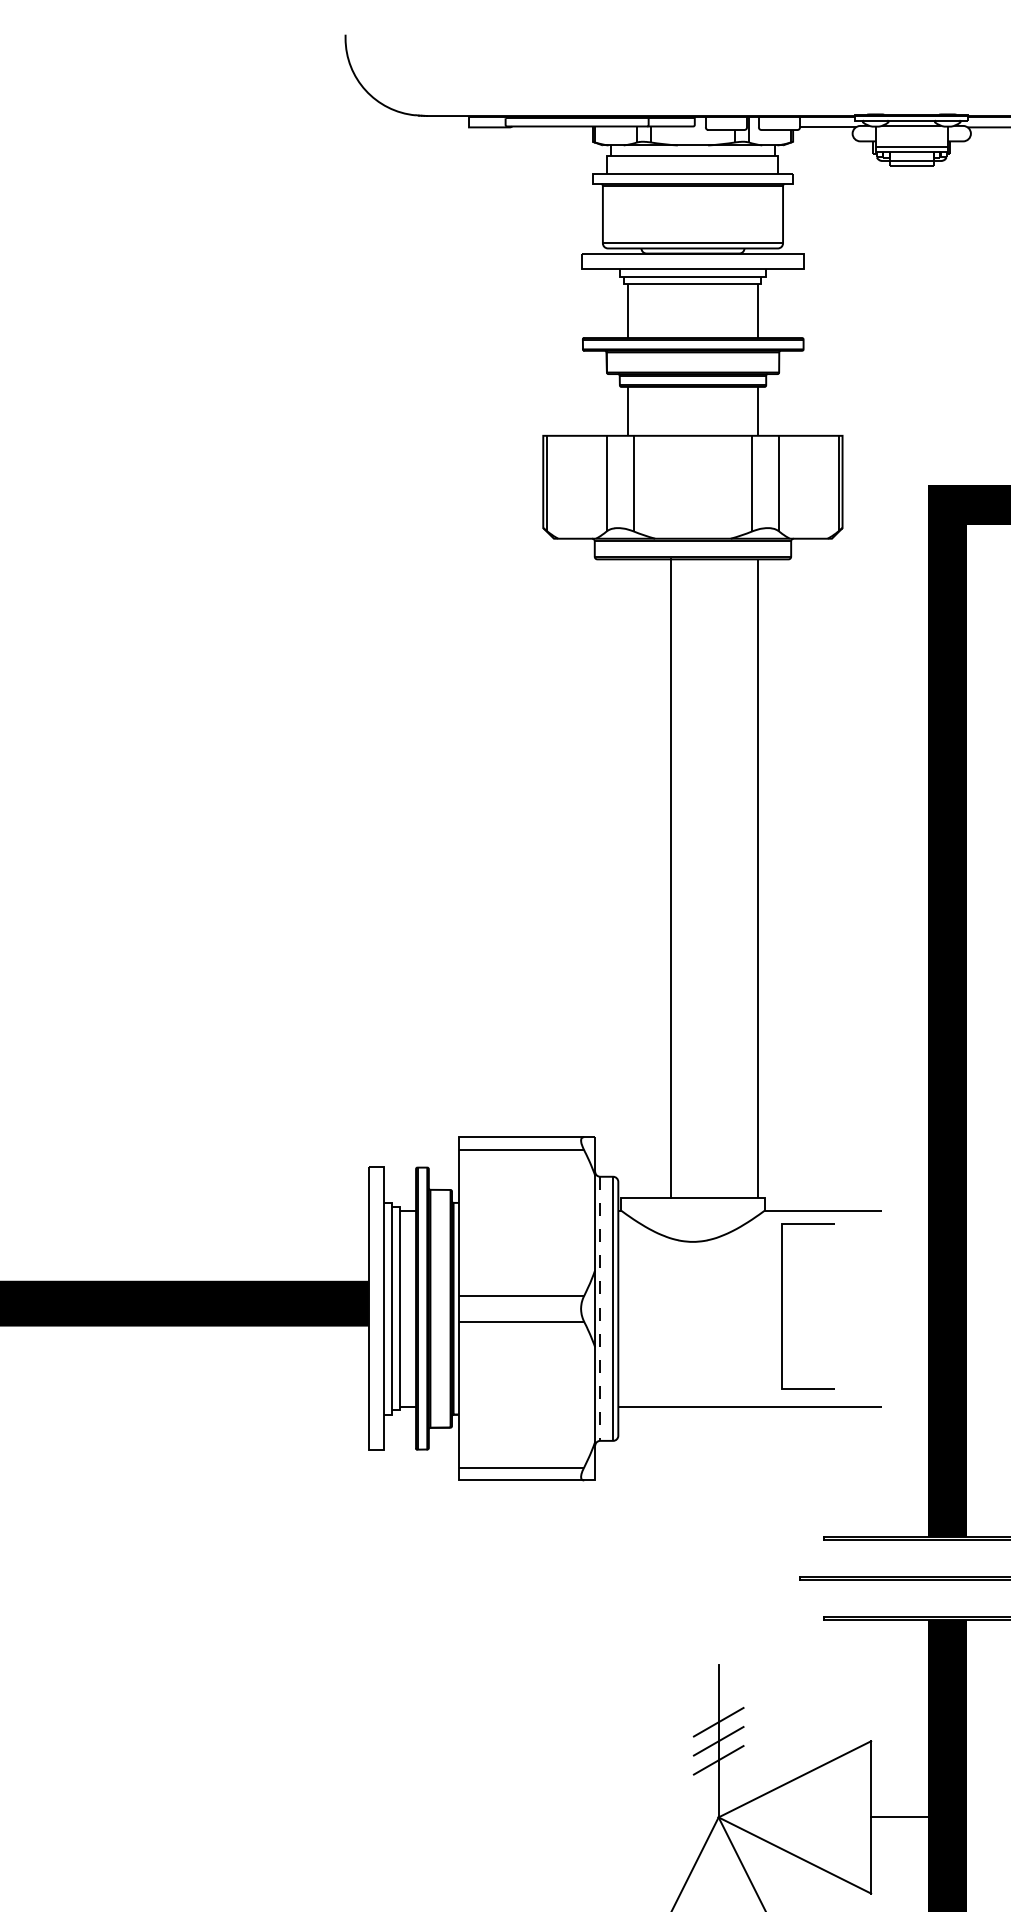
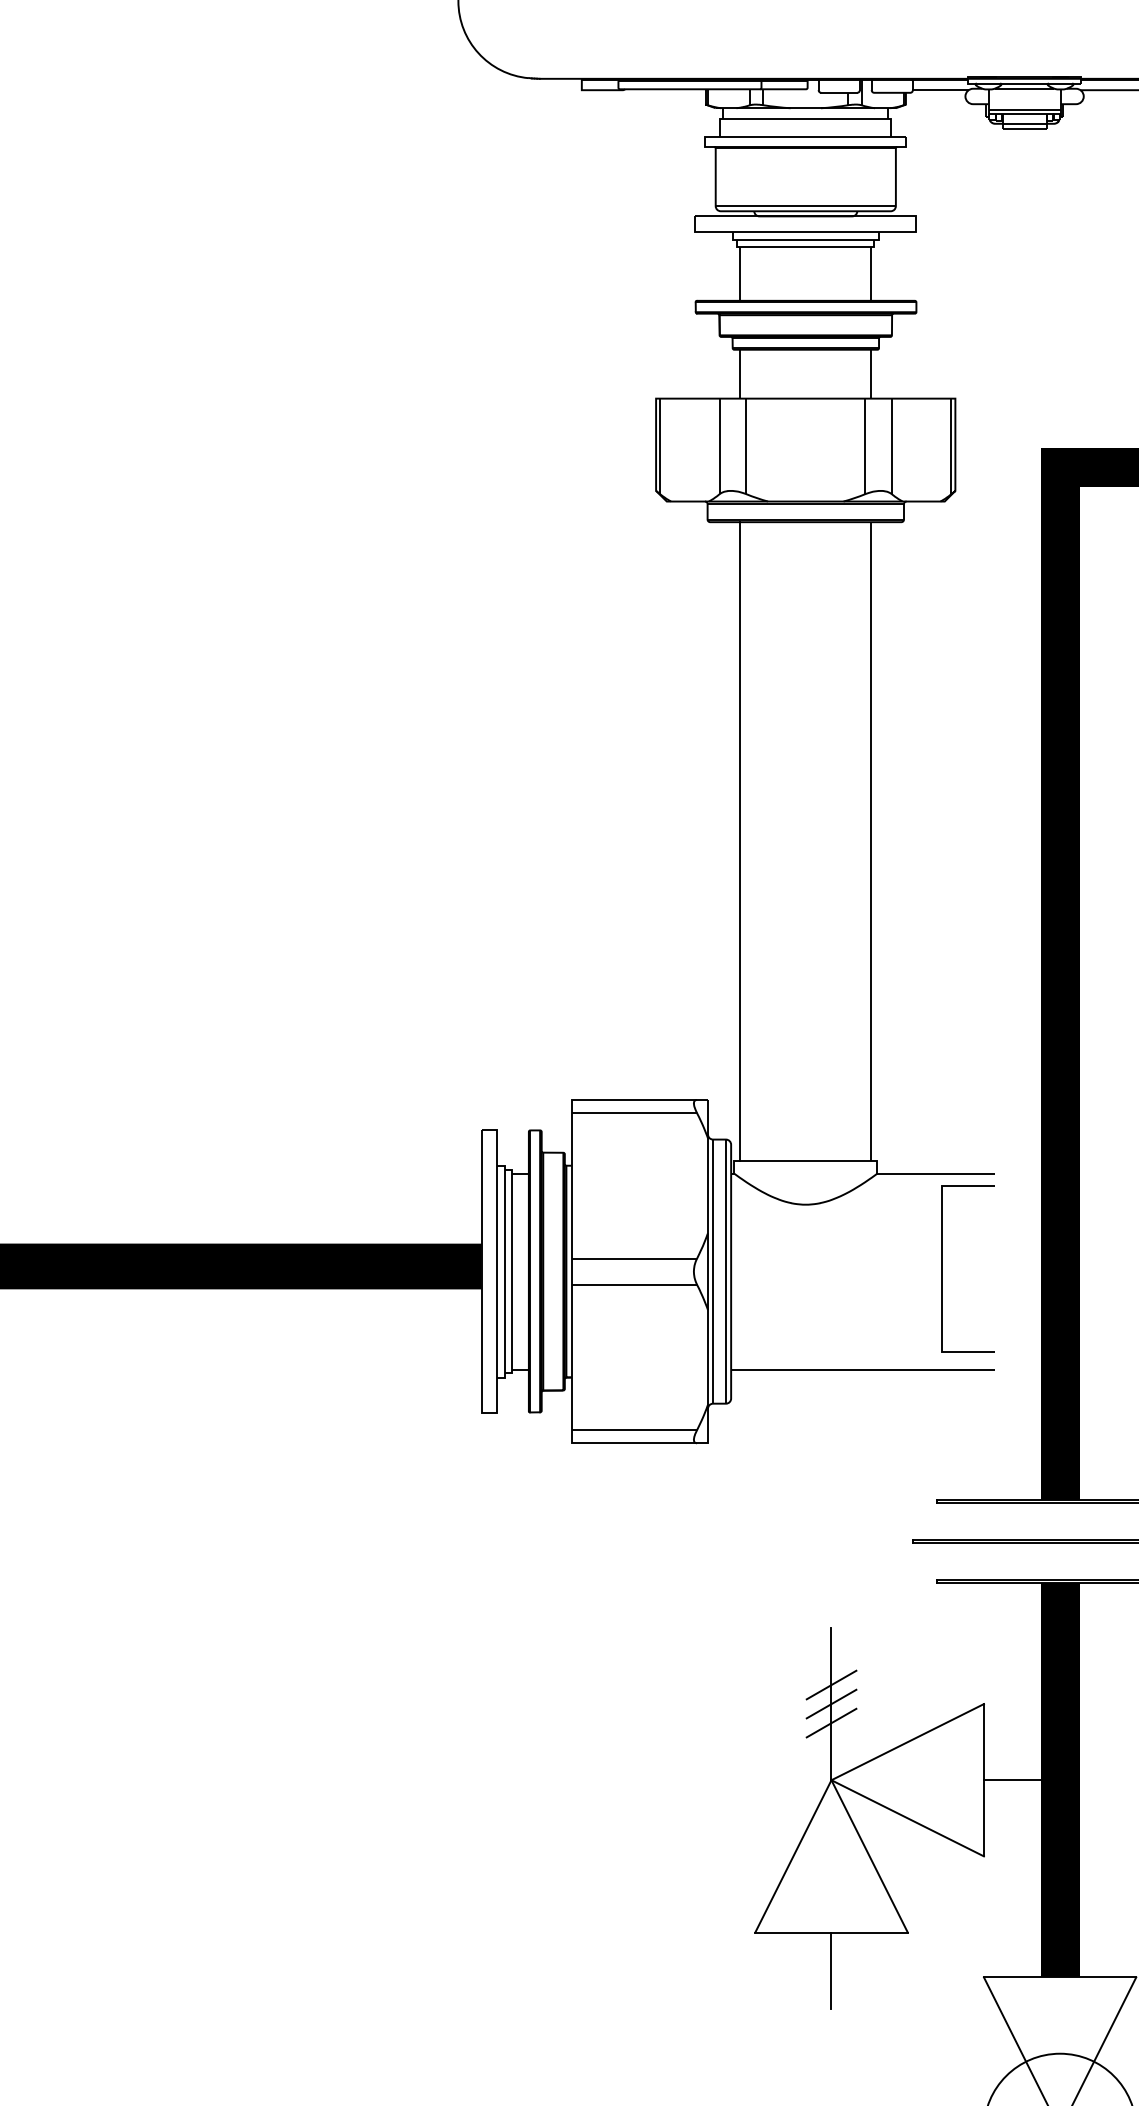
line: (670, 878) -> (740, 841), moved
line: (782, 1305) -> (942, 1268), moved
line: (600, 1309) -> (713, 1272), dashed -> solid

